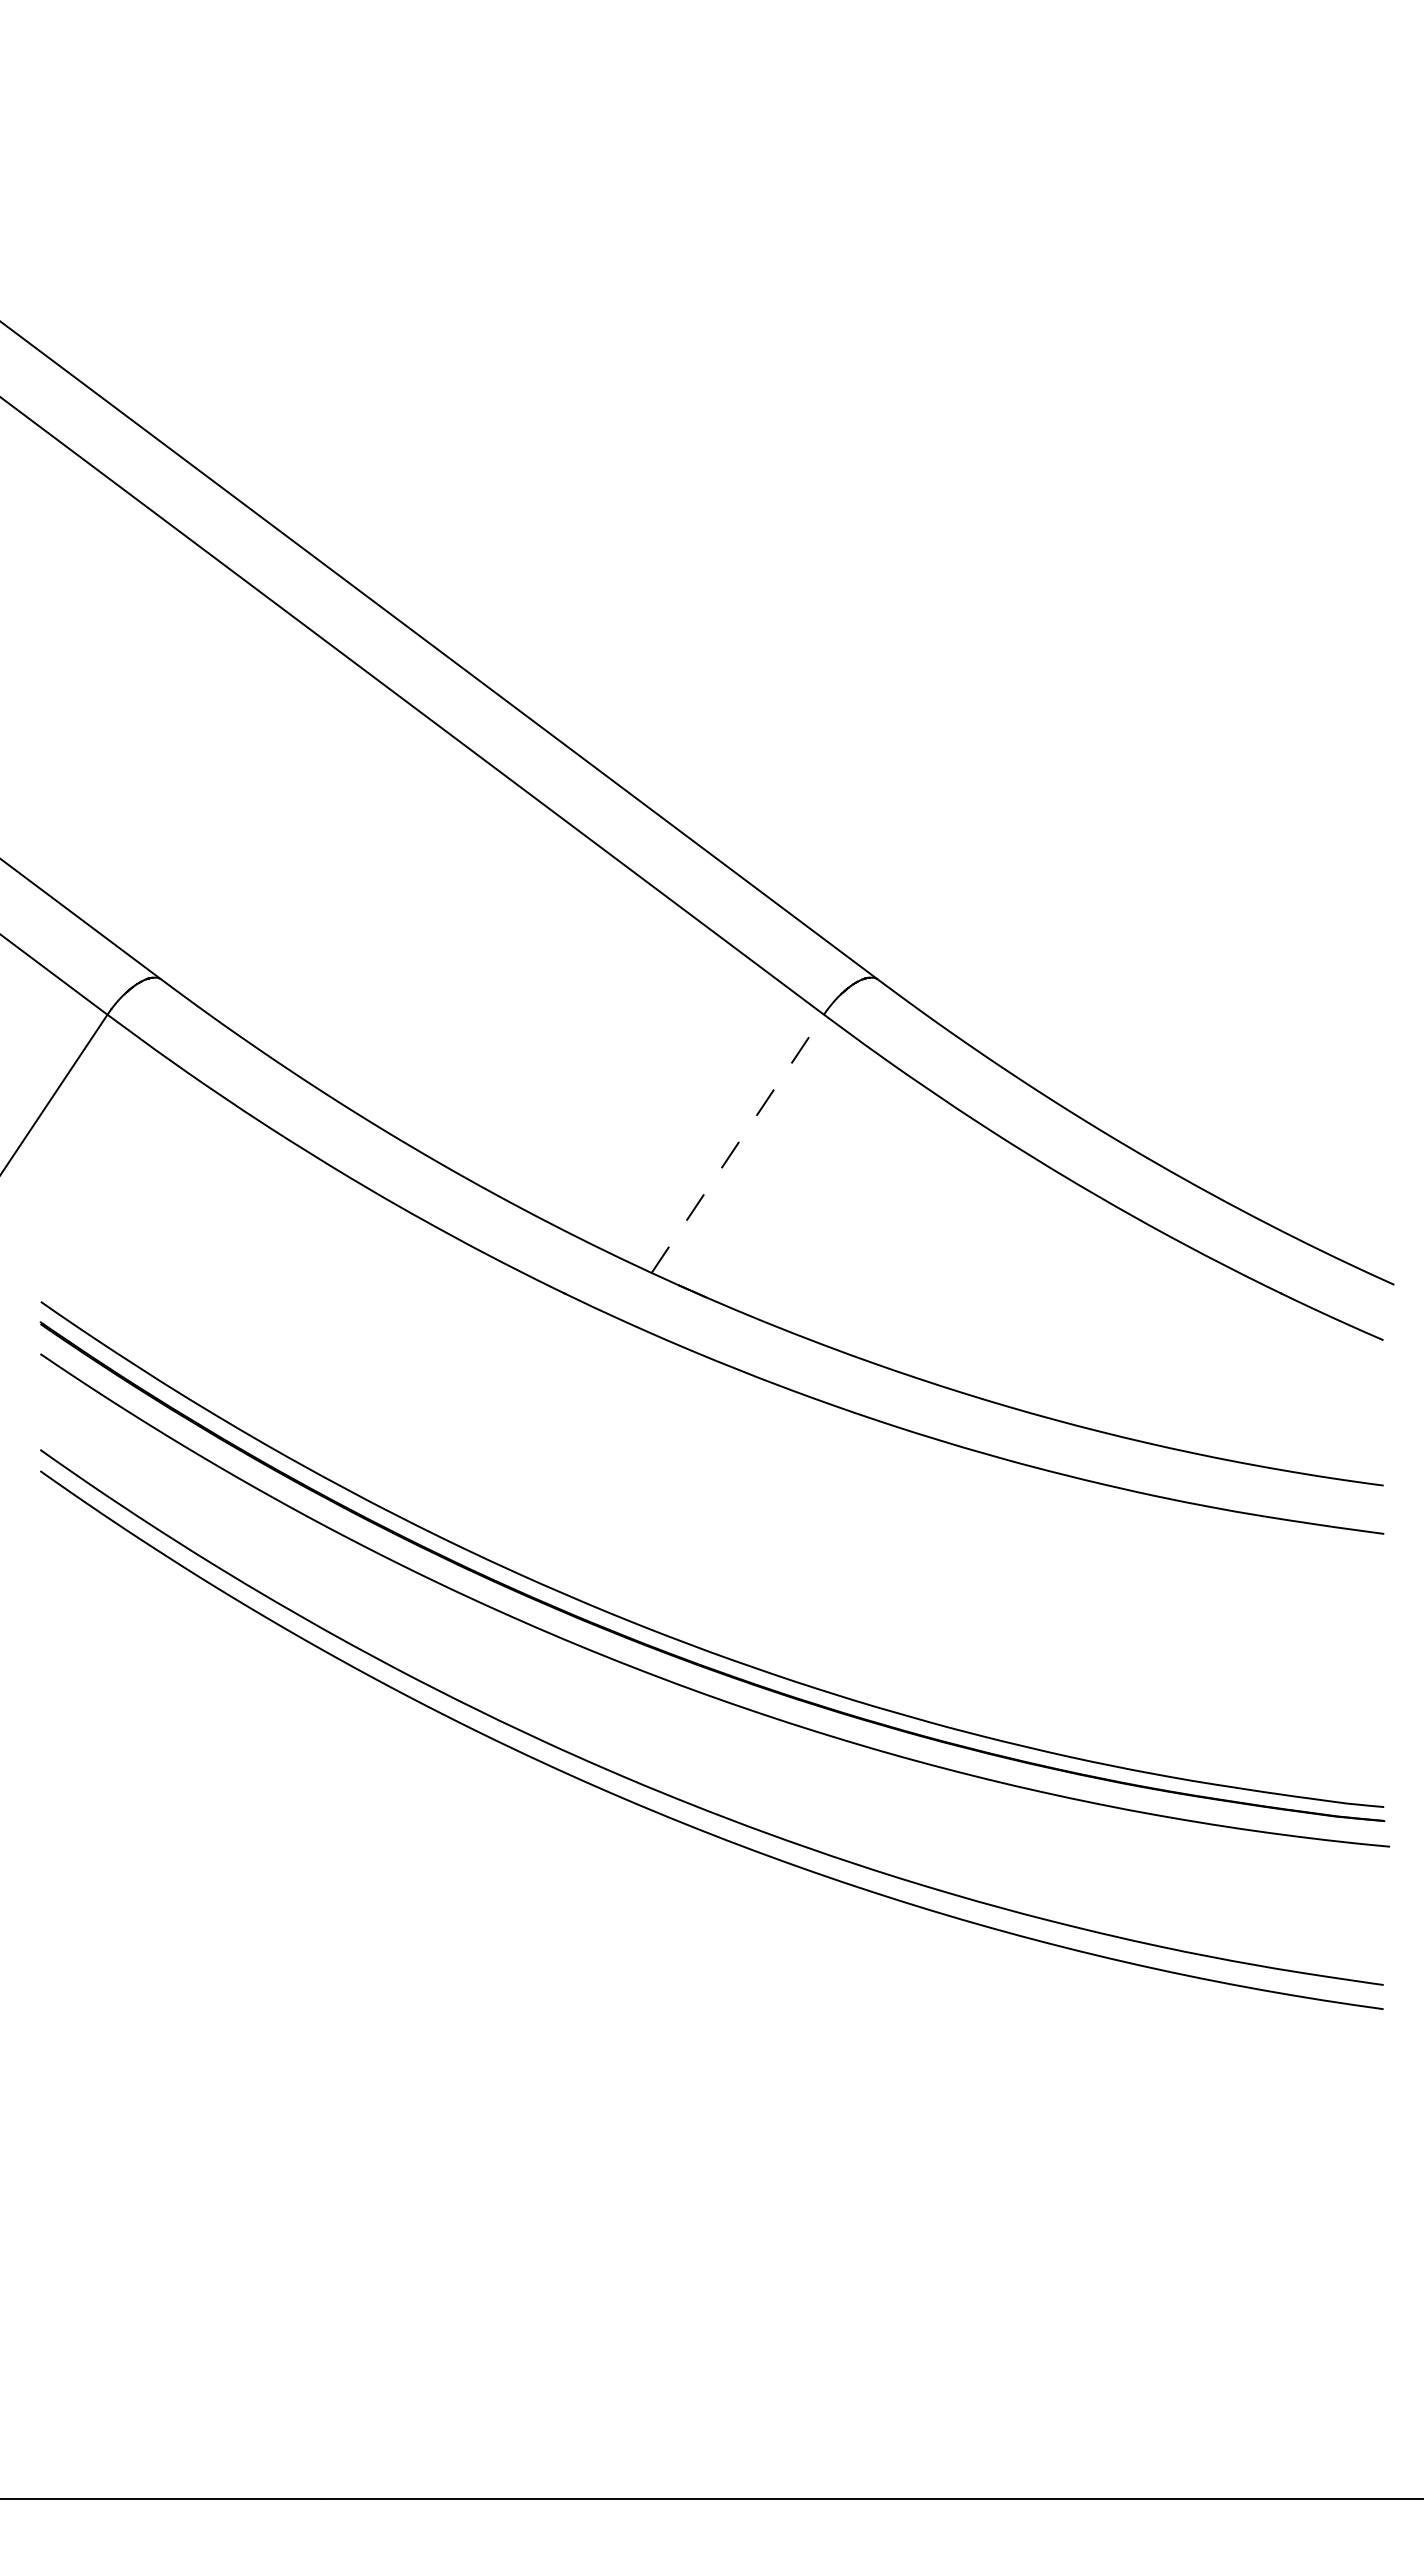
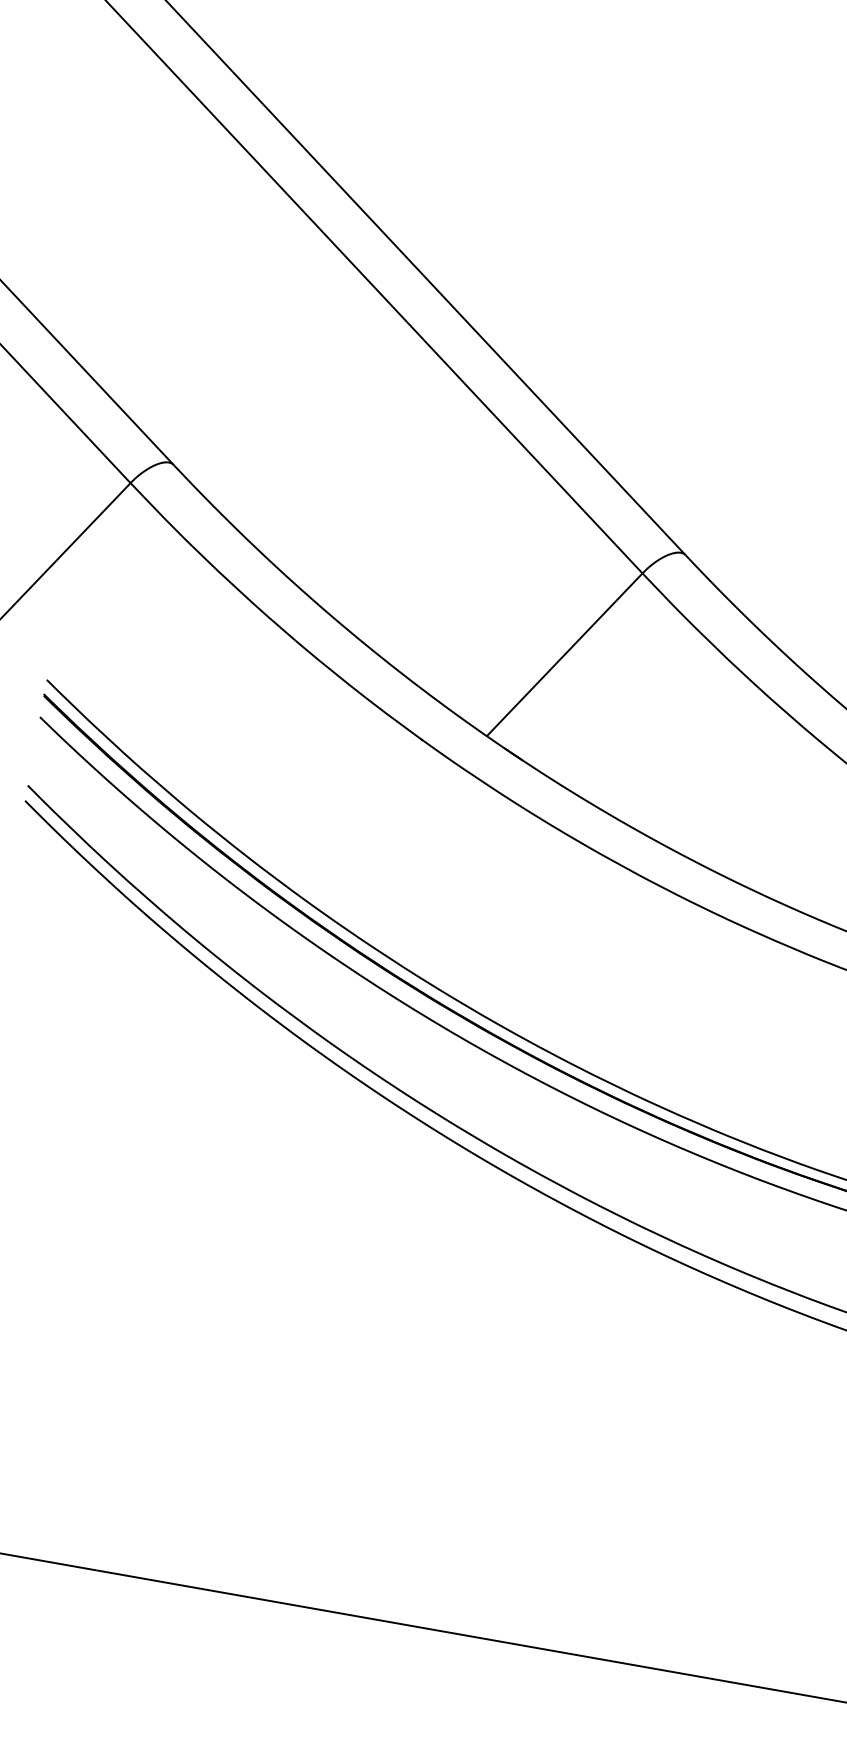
line: (738, 1143) -> (565, 654), dashed -> solid

